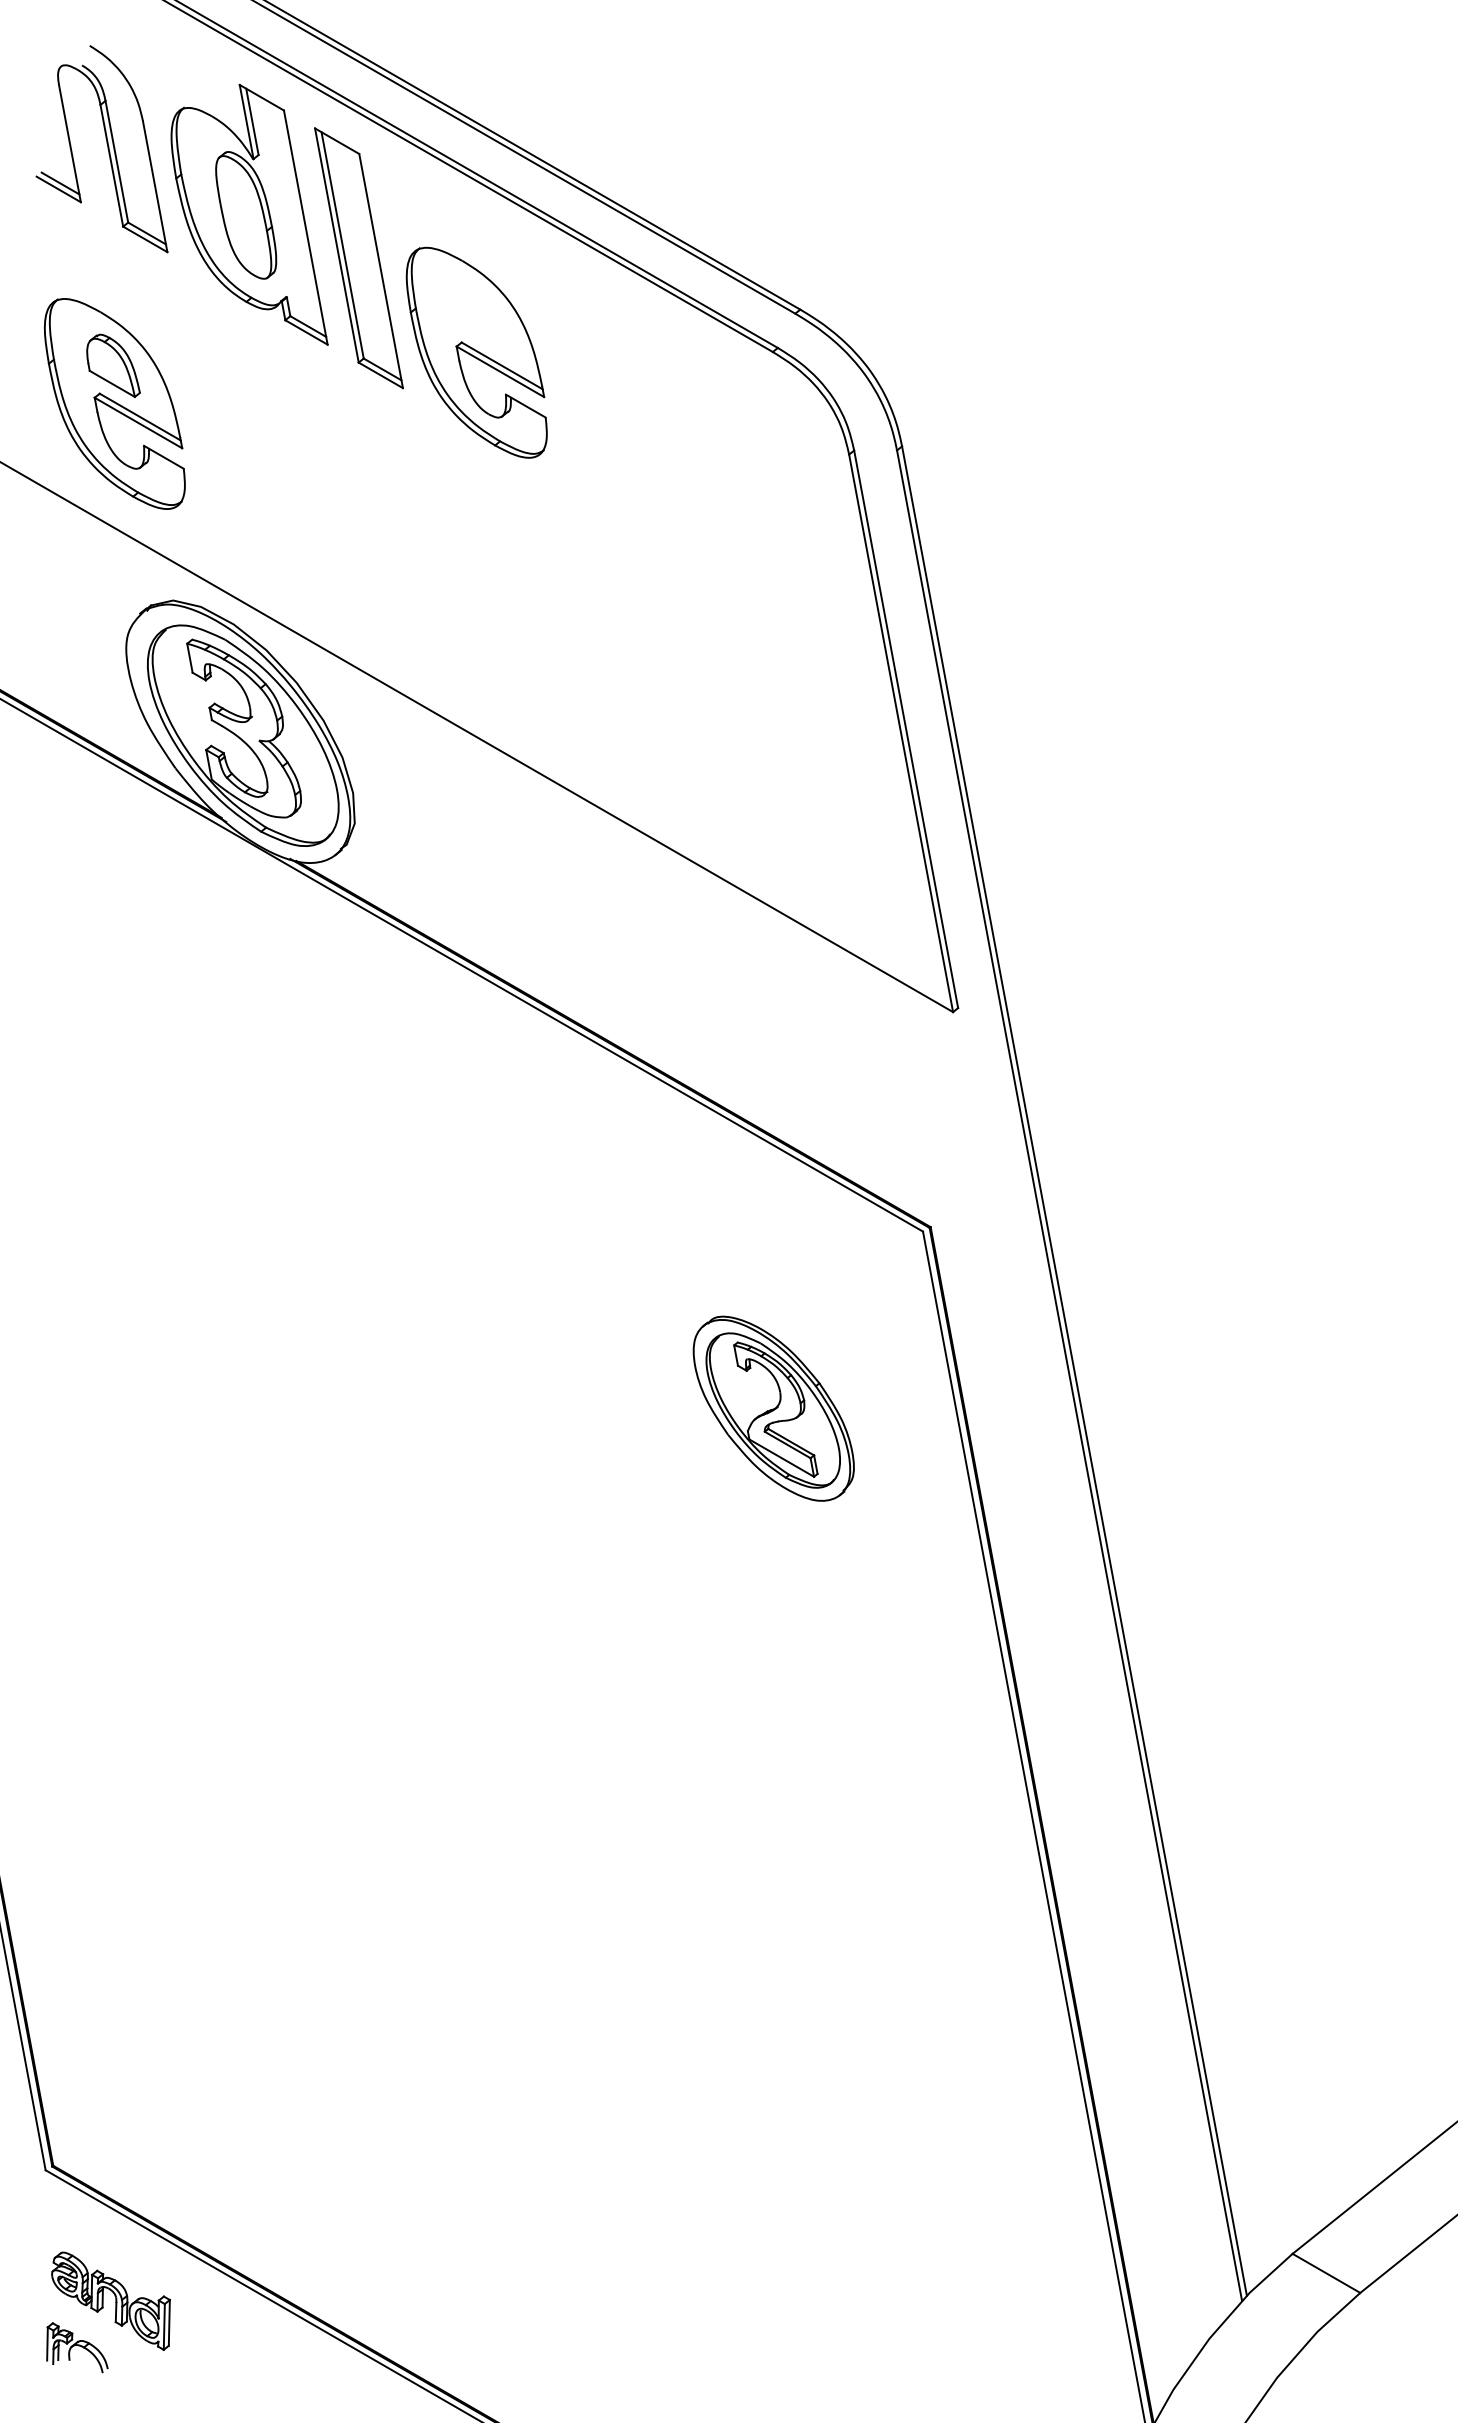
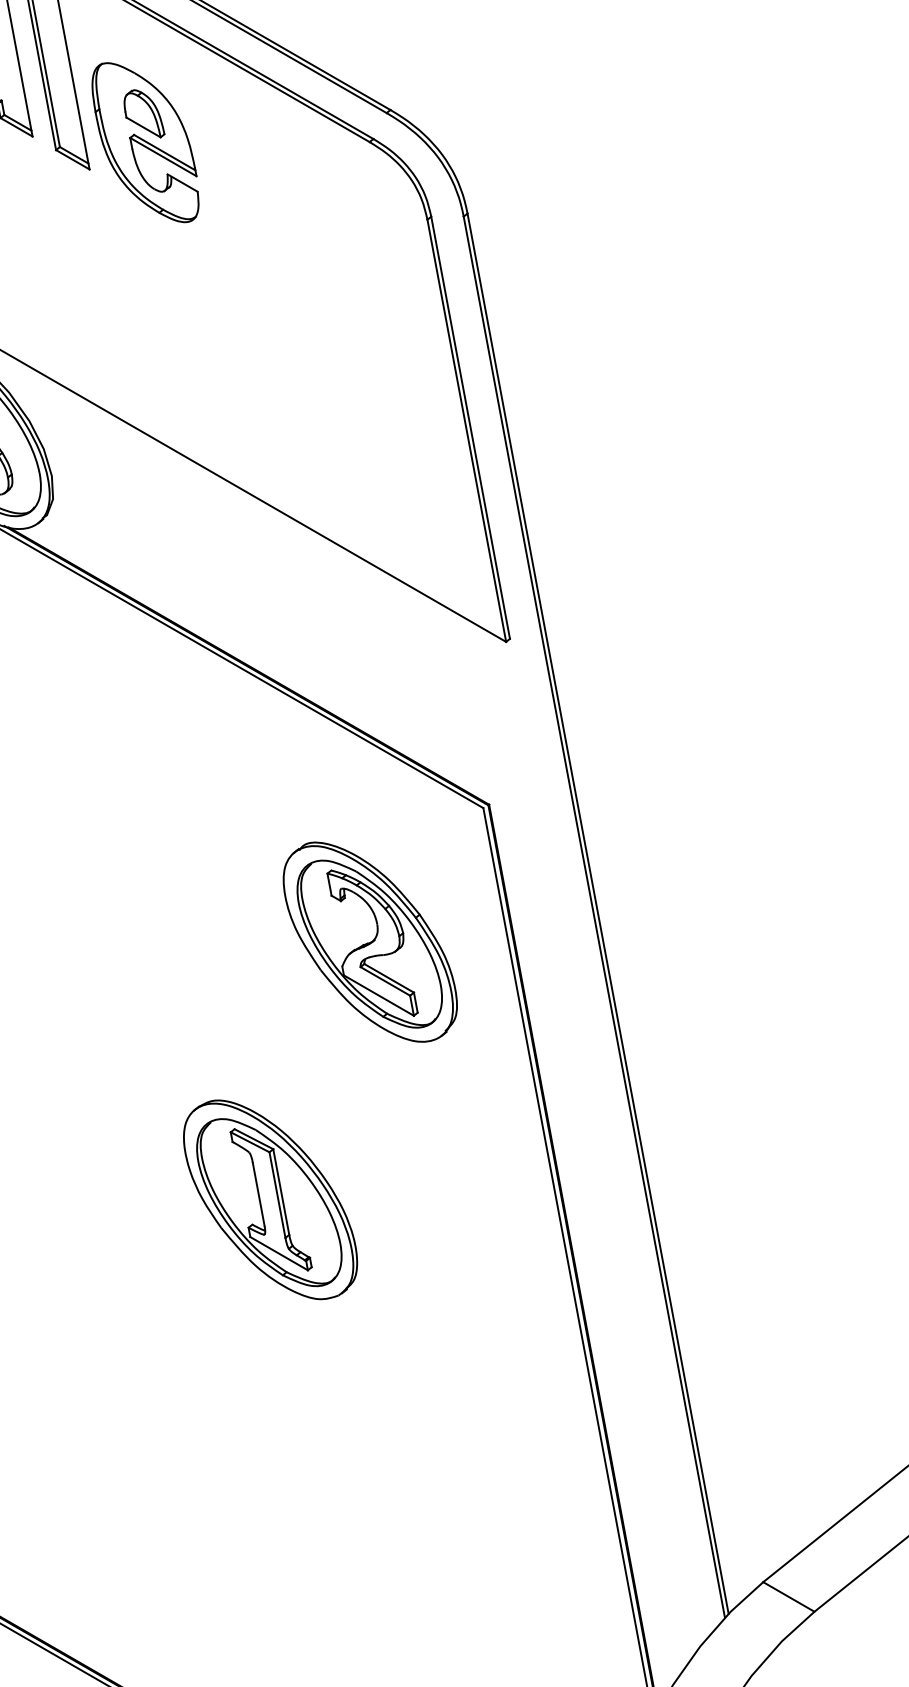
part: (475, 314) -> (144, 113), added
part: (773, 1408) -> (370, 942), size x1.43
part: (641, 1748) -> (270, 1199), added

